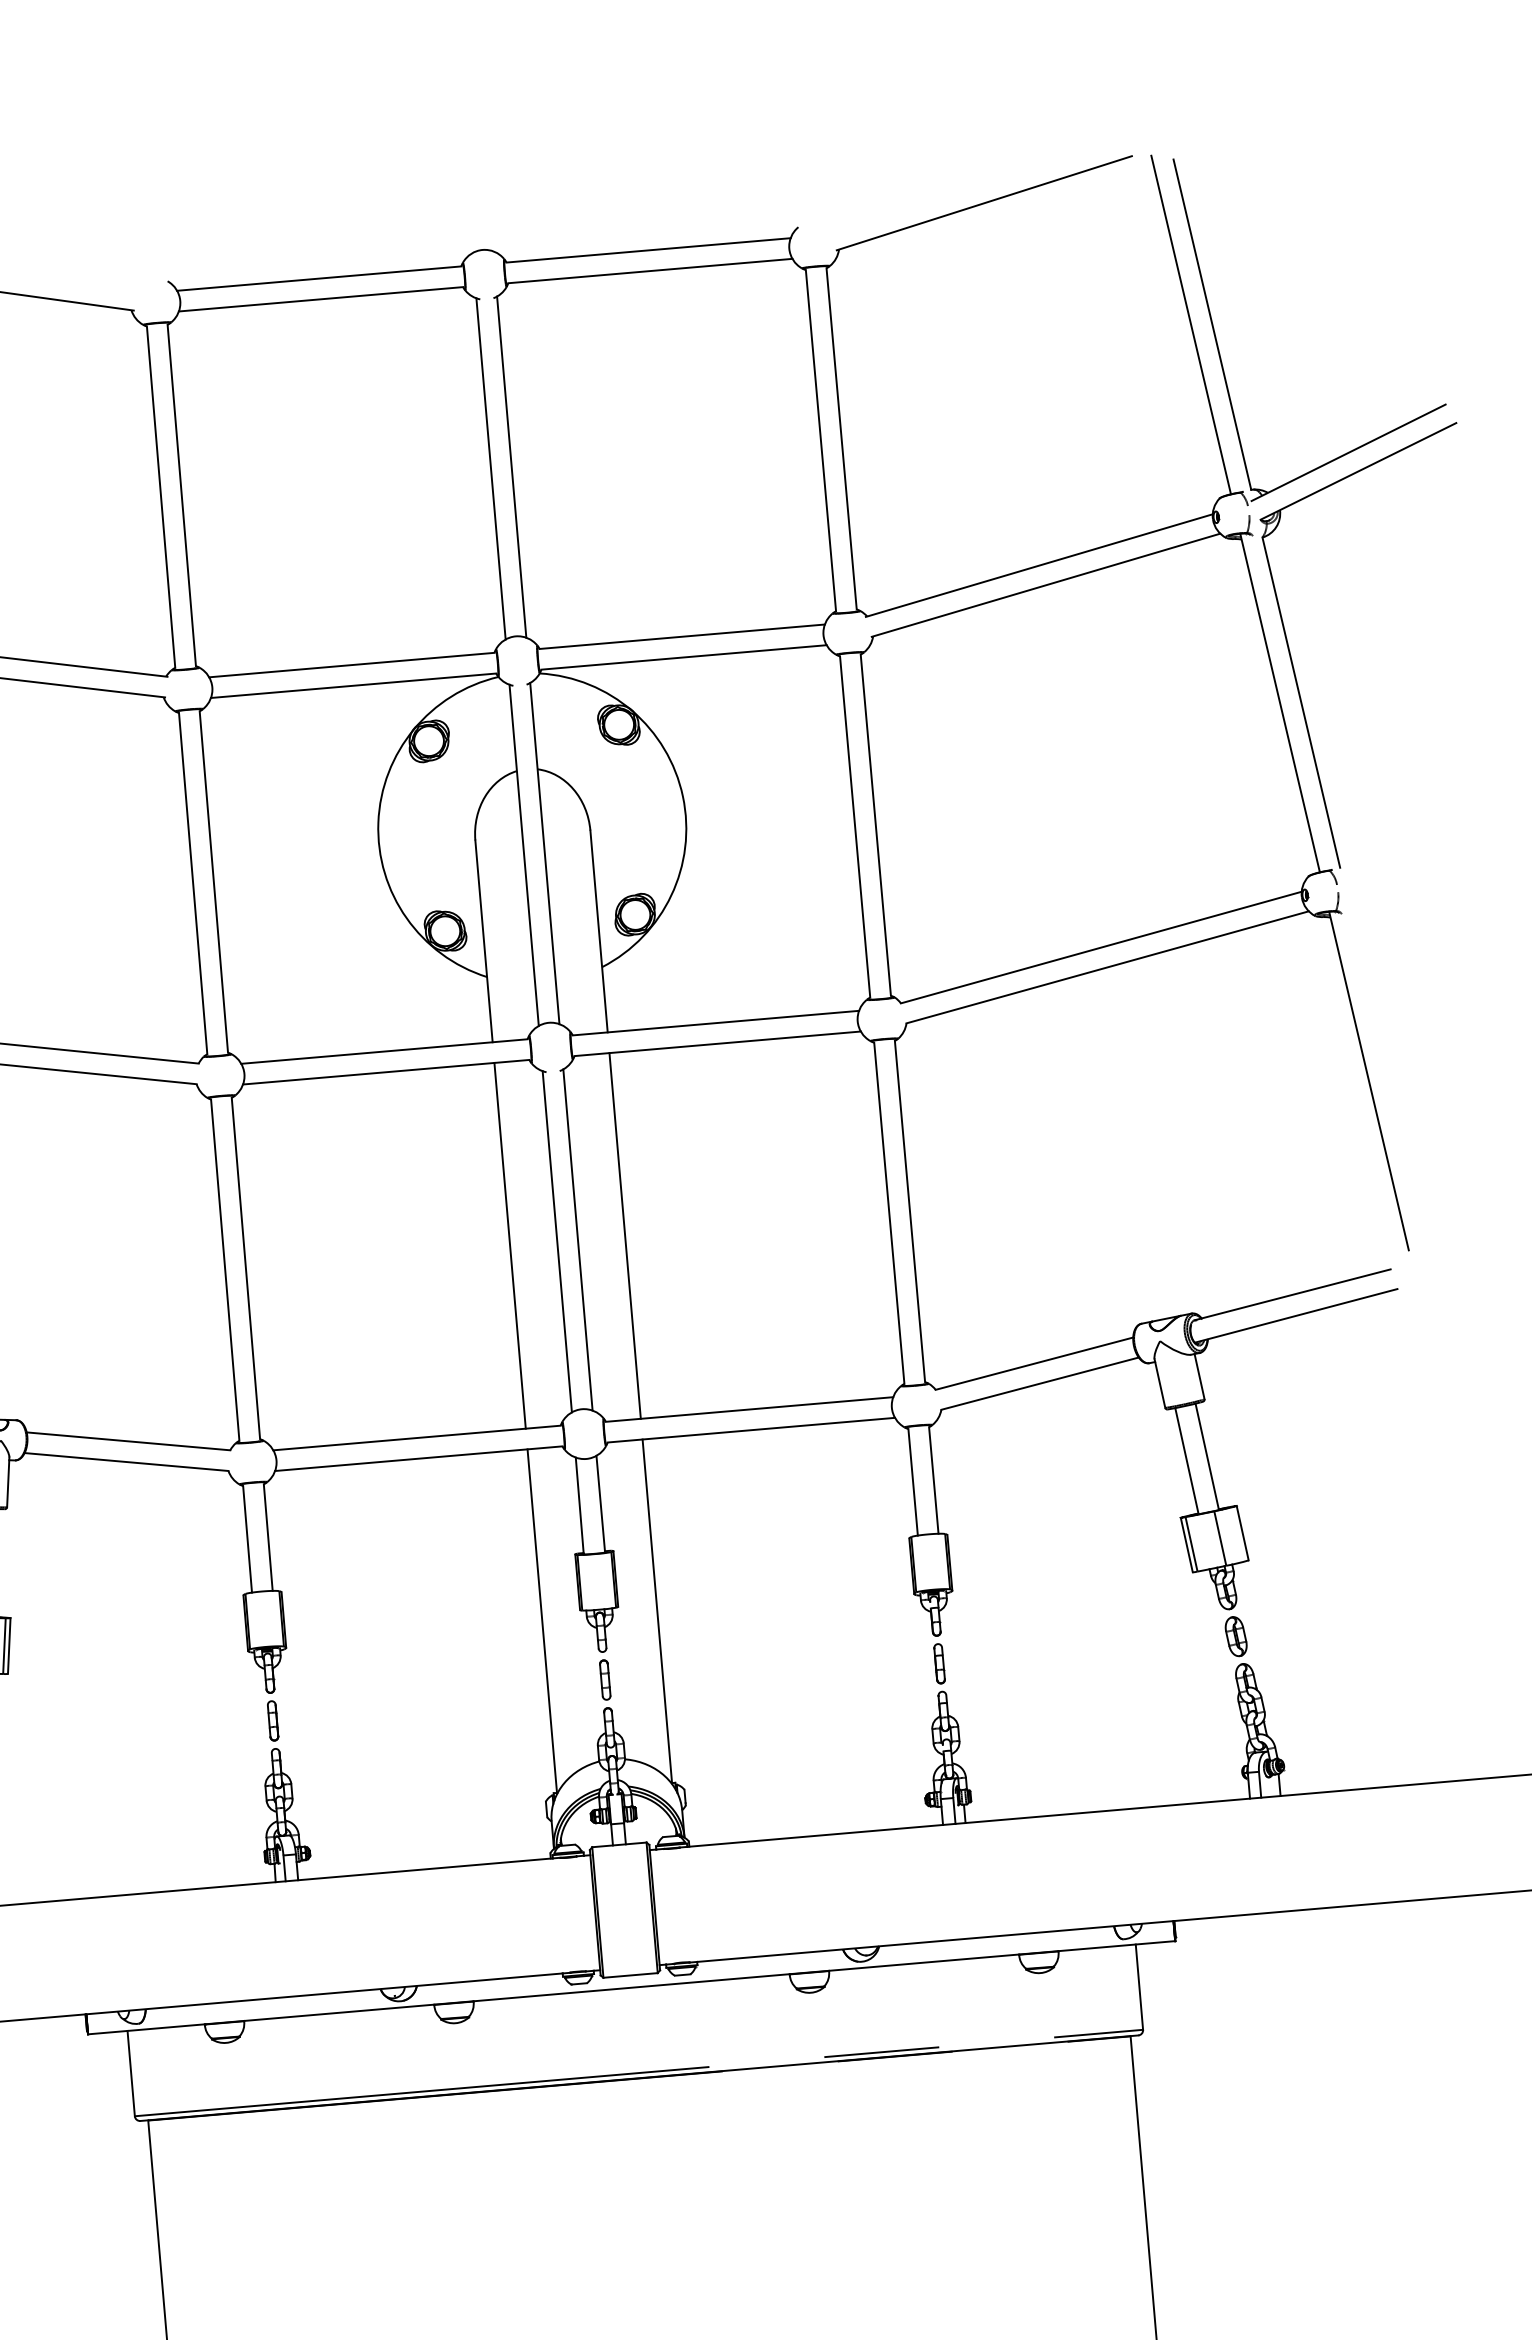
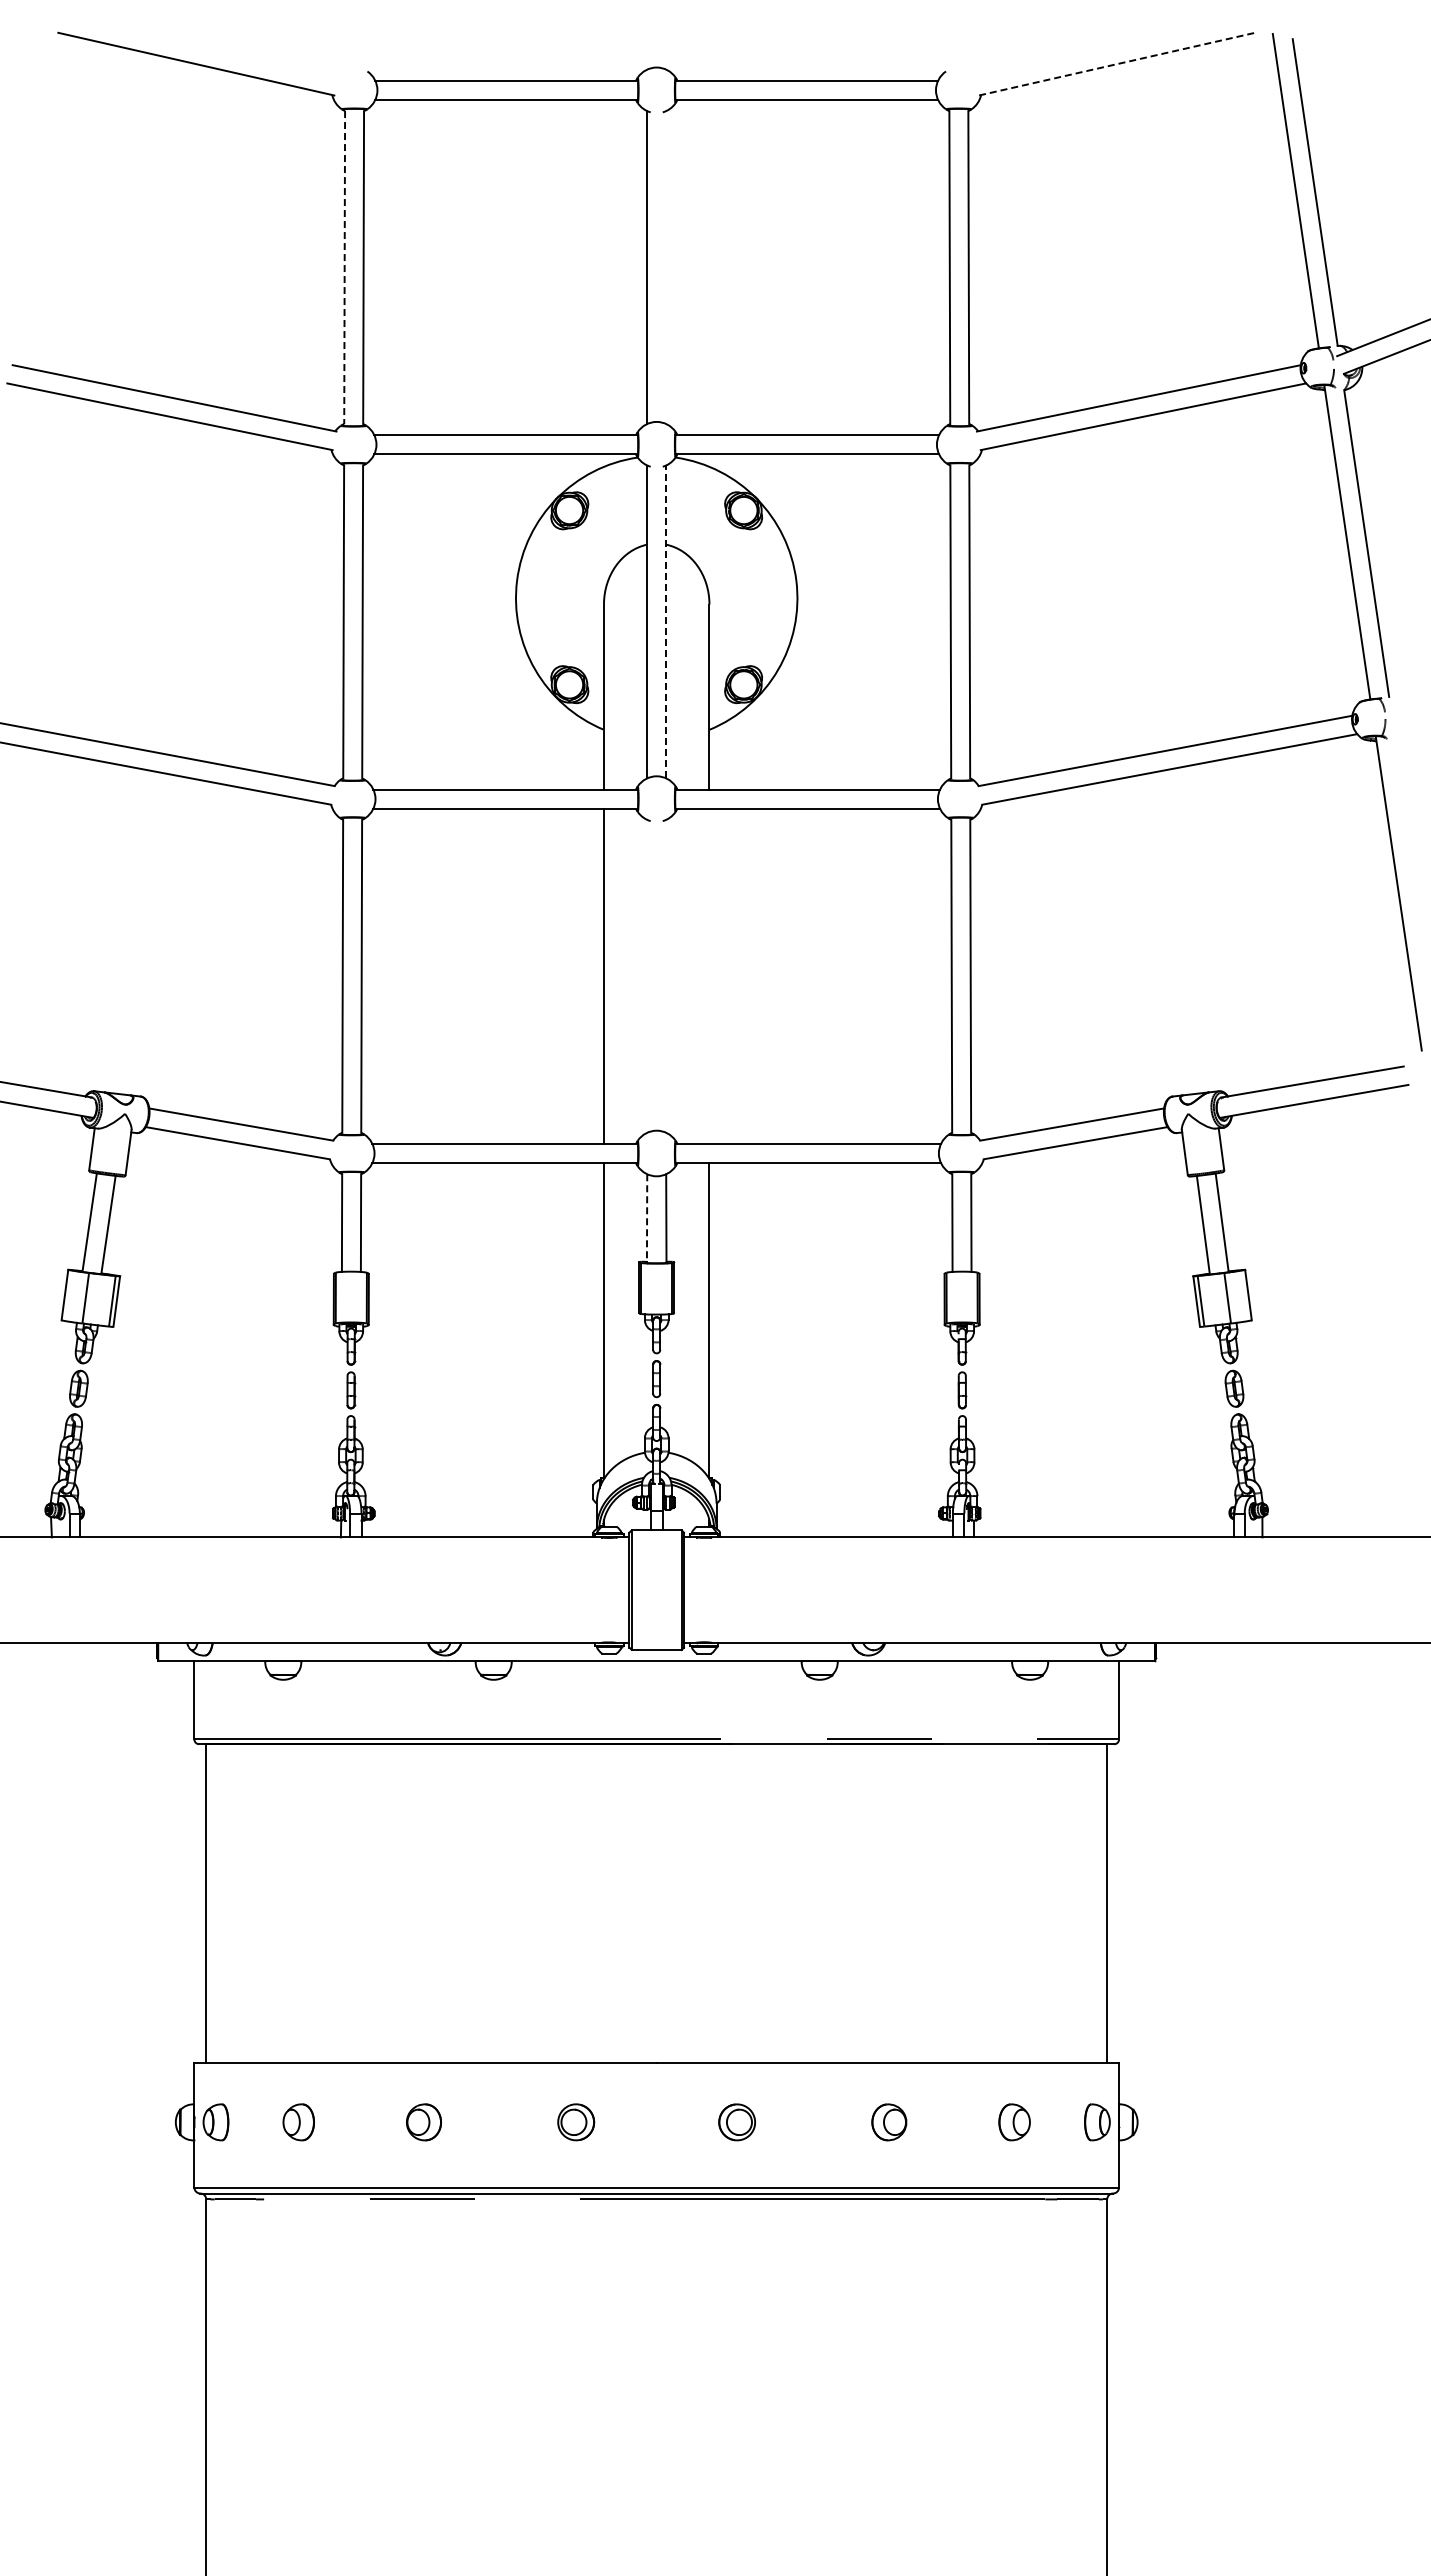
line: (984, 203) -> (1117, 64), solid -> dashed
line: (512, 467) -> (666, 267), removed
line: (161, 498) -> (344, 268), solid -> dashed
line: (545, 853) -> (666, 621), solid -> dashed
line: (625, 1236) -> (709, 976), removed
line: (578, 1239) -> (666, 975), removed
line: (557, 1240) -> (647, 975), removed
line: (580, 1506) -> (647, 1219), solid -> dashed

